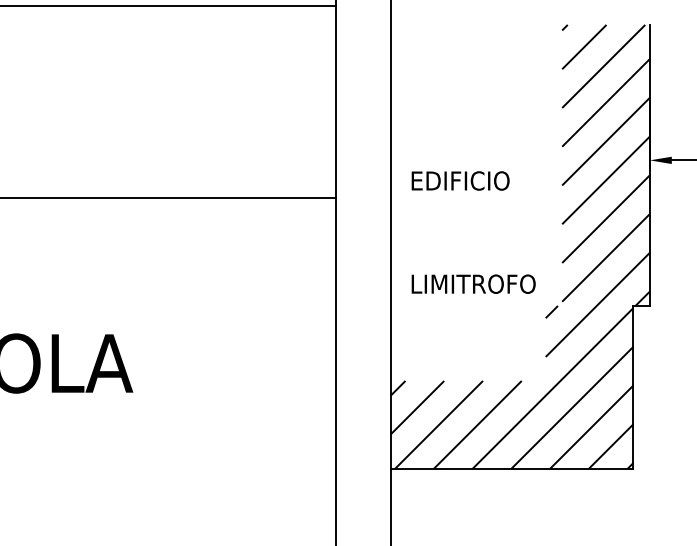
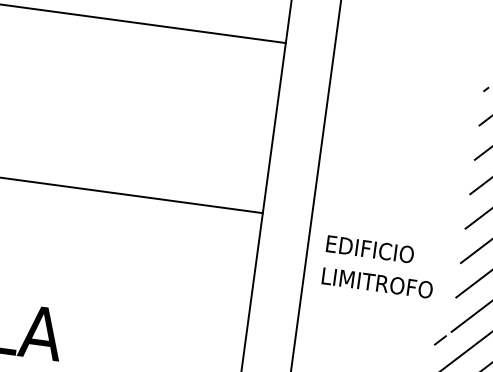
text: (460, 180) -> (370, 248), moved
text: (473, 283) -> (377, 282), moved

